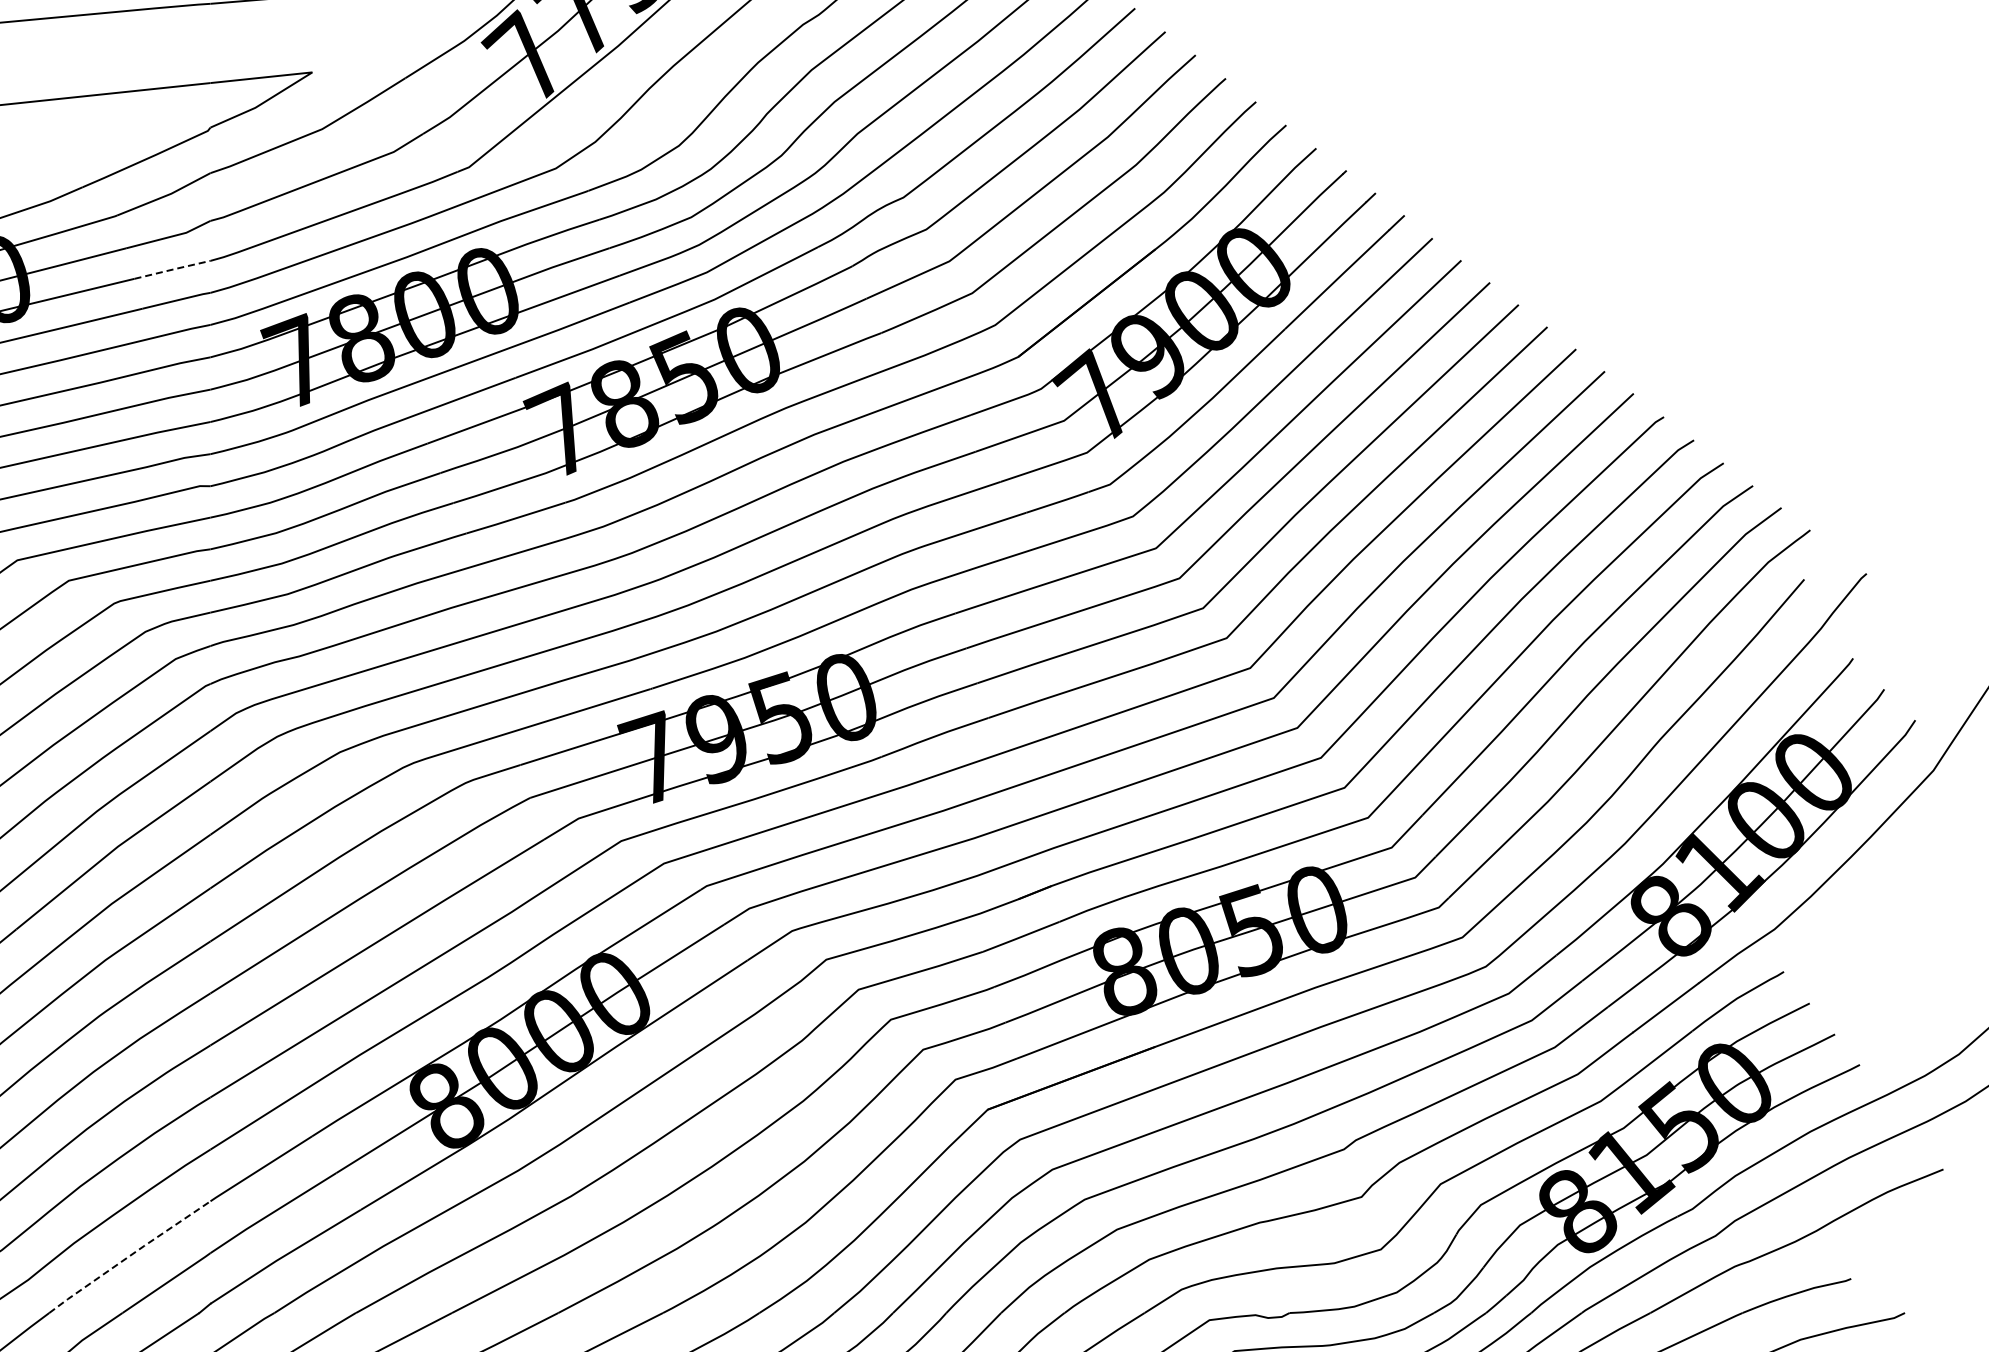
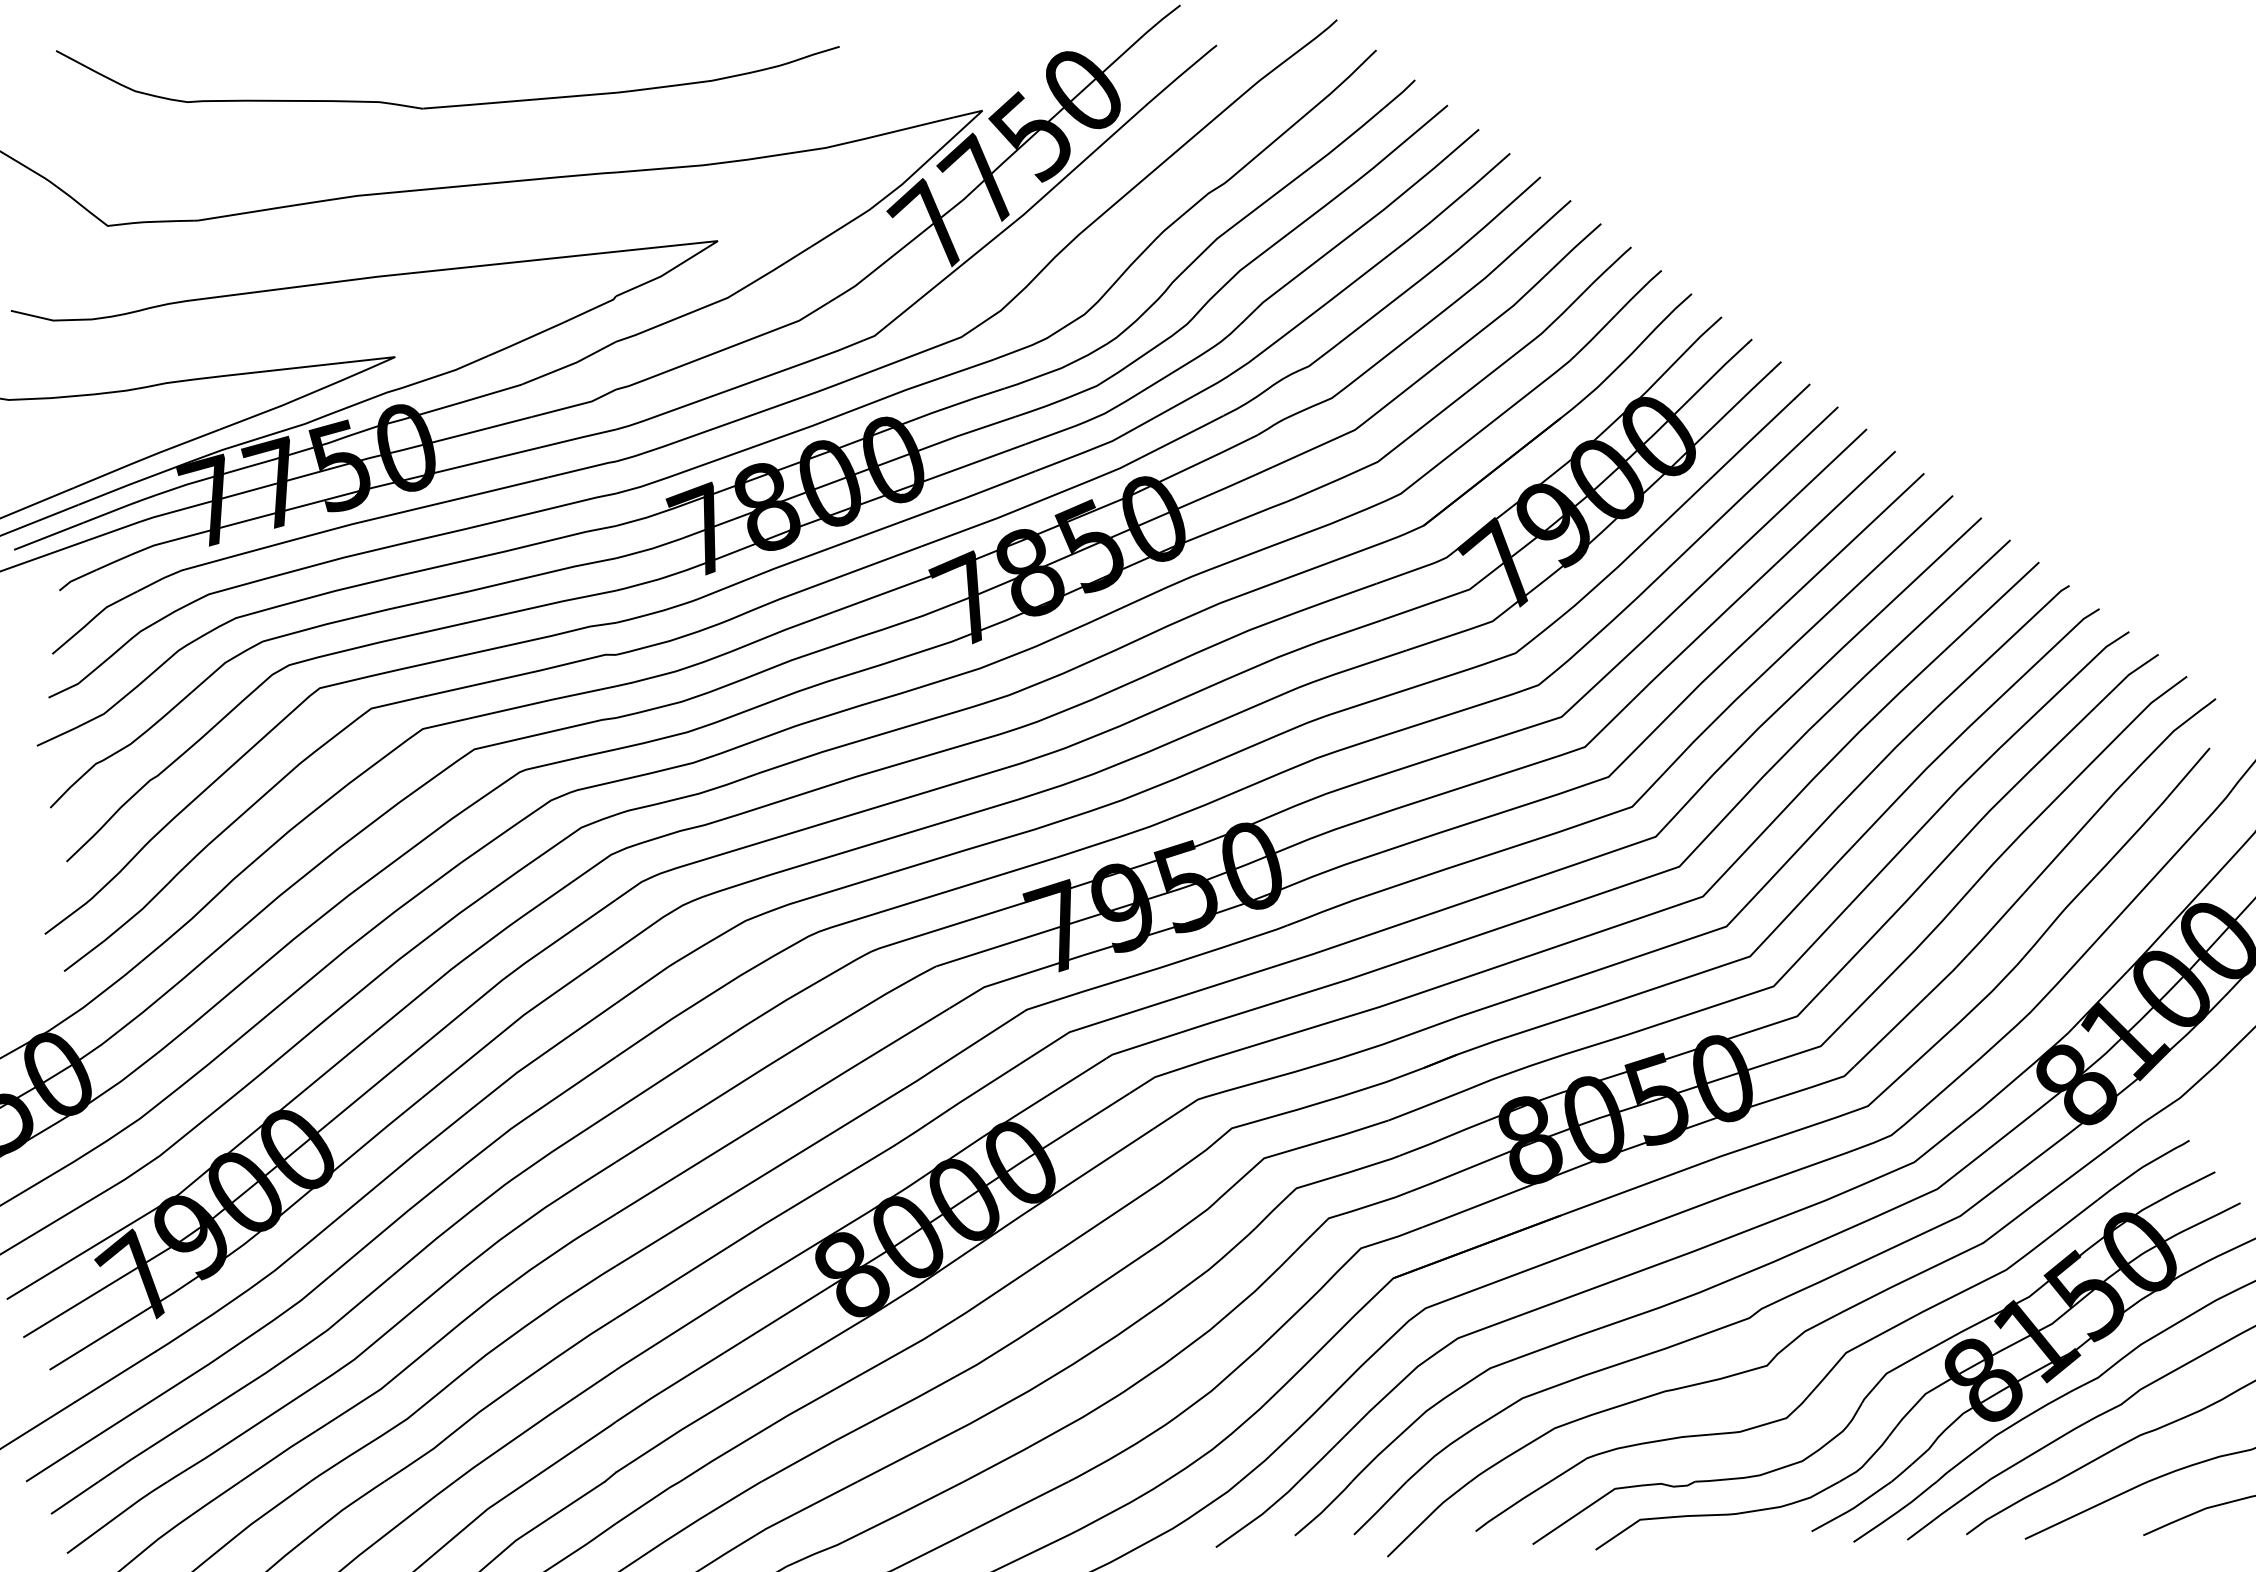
line: (172, 269) -> (578, 438), dashed -> solid
line: (128, 1256) -> (534, 1425), dashed -> solid

